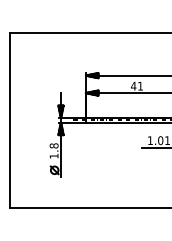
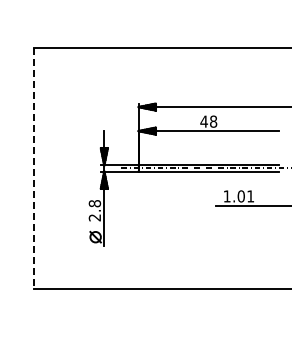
text: (140, 86) -> (213, 121), 41 -> 48
line: (10, 120) -> (34, 168), solid -> dashed
text: (53, 155) -> (94, 217), 1.8 -> 2.8

